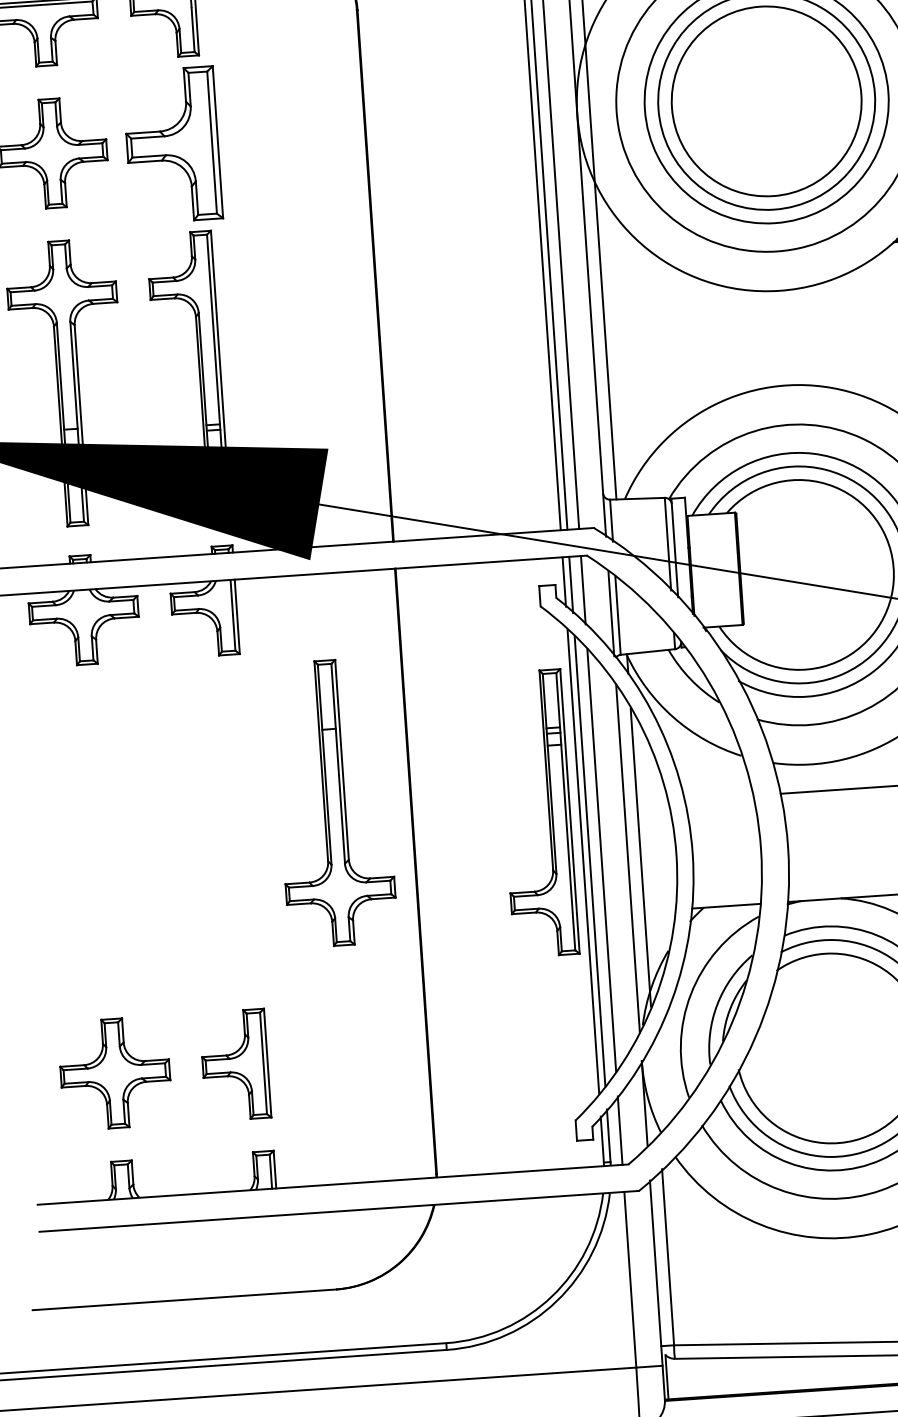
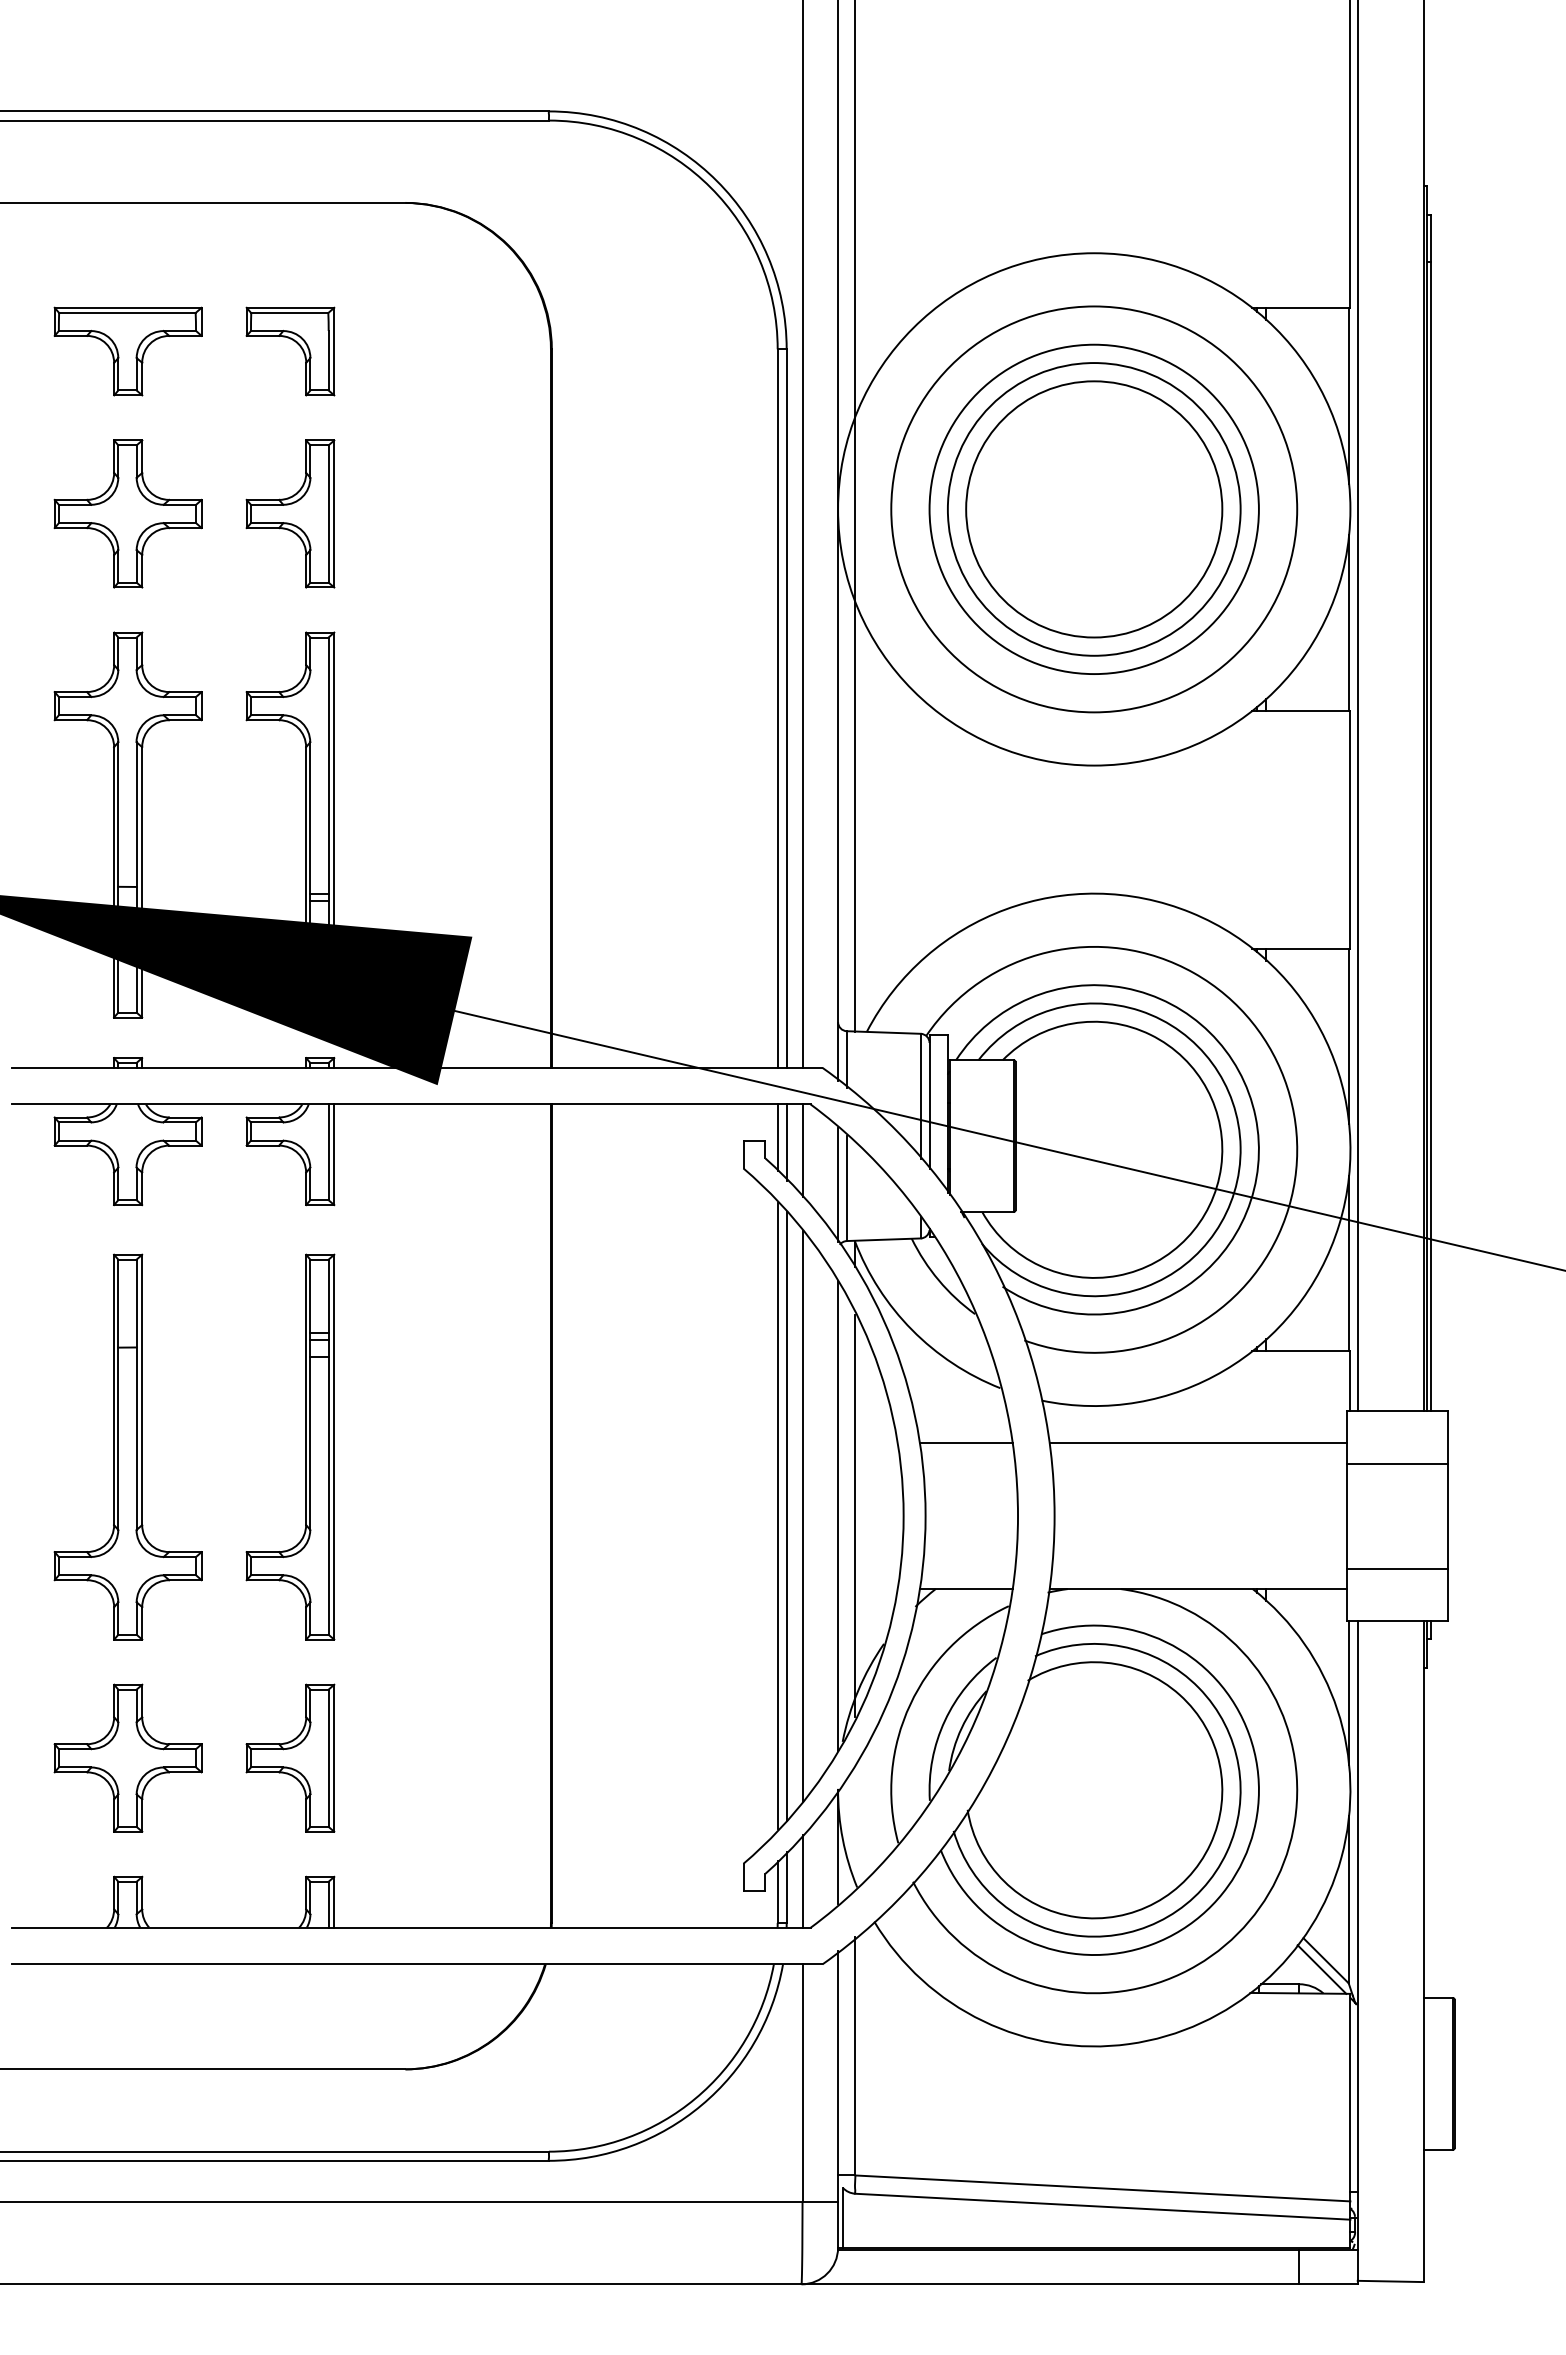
part: (172, 144) -> (290, 513), size x0.71
line: (718, 797) -> (965, 1442), added
part: (334, 802) -> (127, 1446), moved
part: (548, 812) -> (305, 1446), moved

